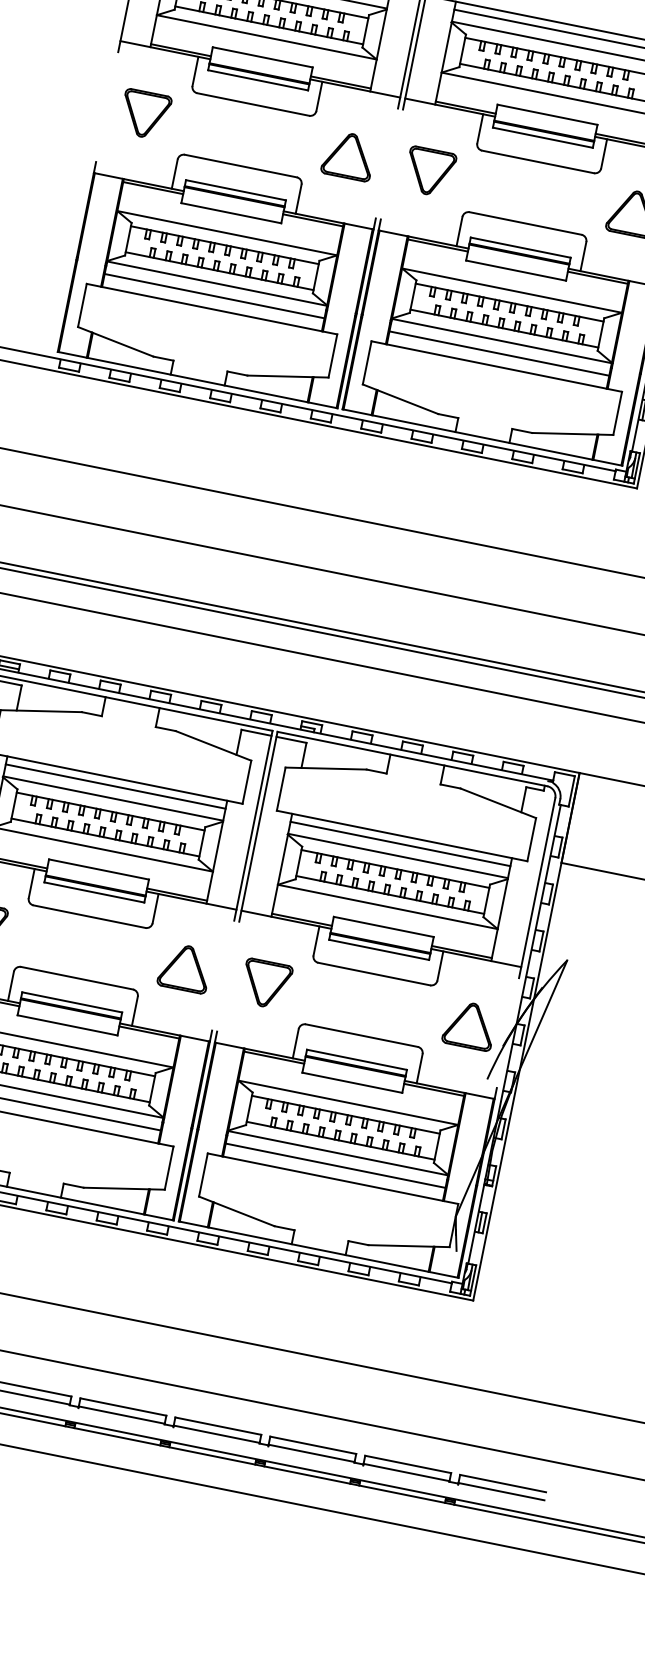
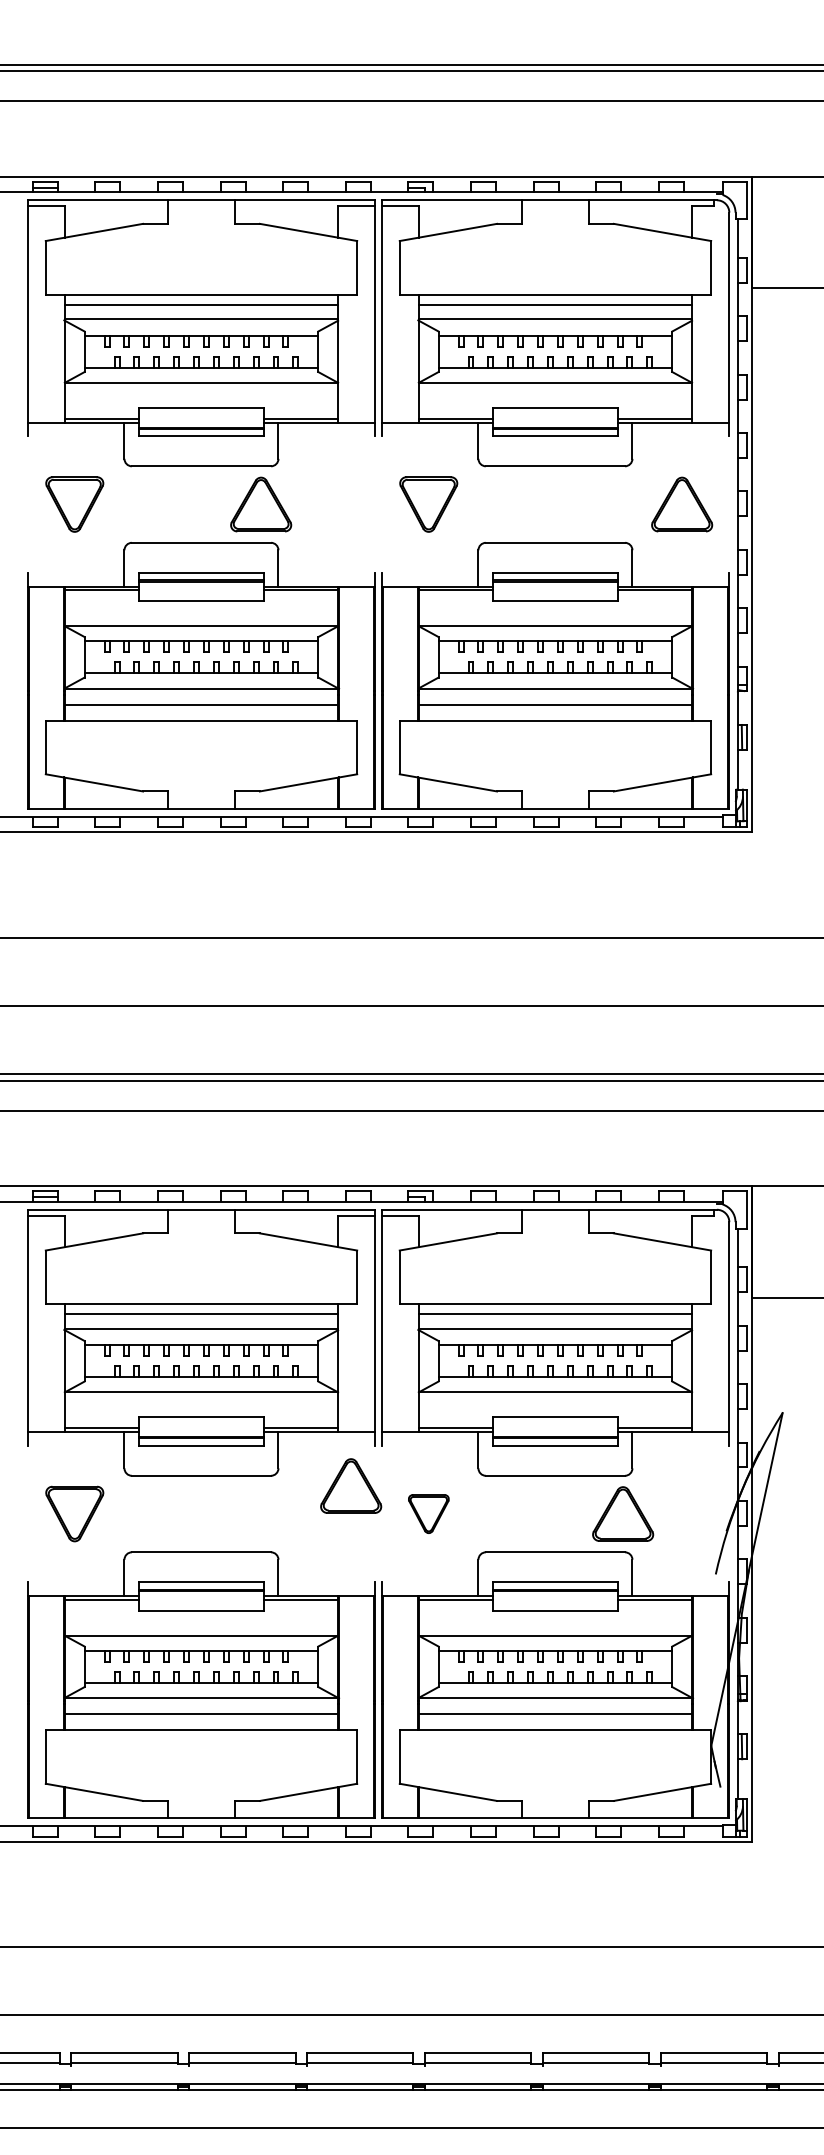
part: (349, 155) -> (261, 504), moved
part: (185, 967) -> (351, 1485), moved
part: (266, 983) -> (428, 1513), size x0.7
part: (470, 1025) -> (623, 1513), moved

